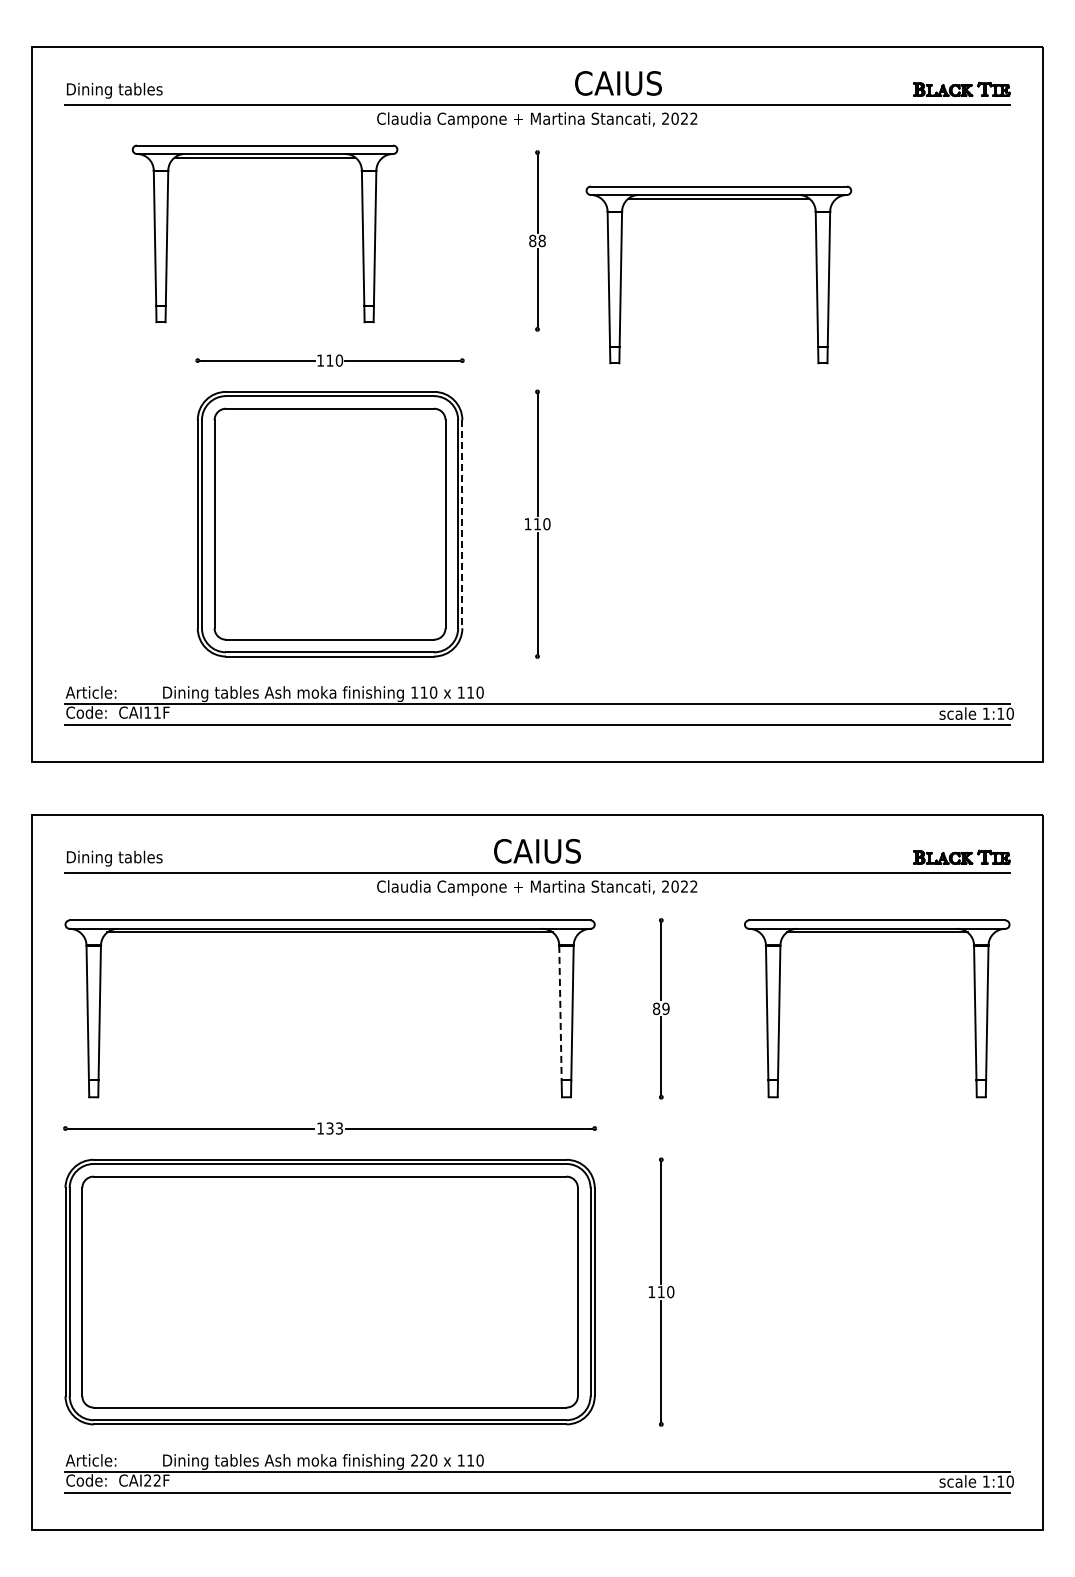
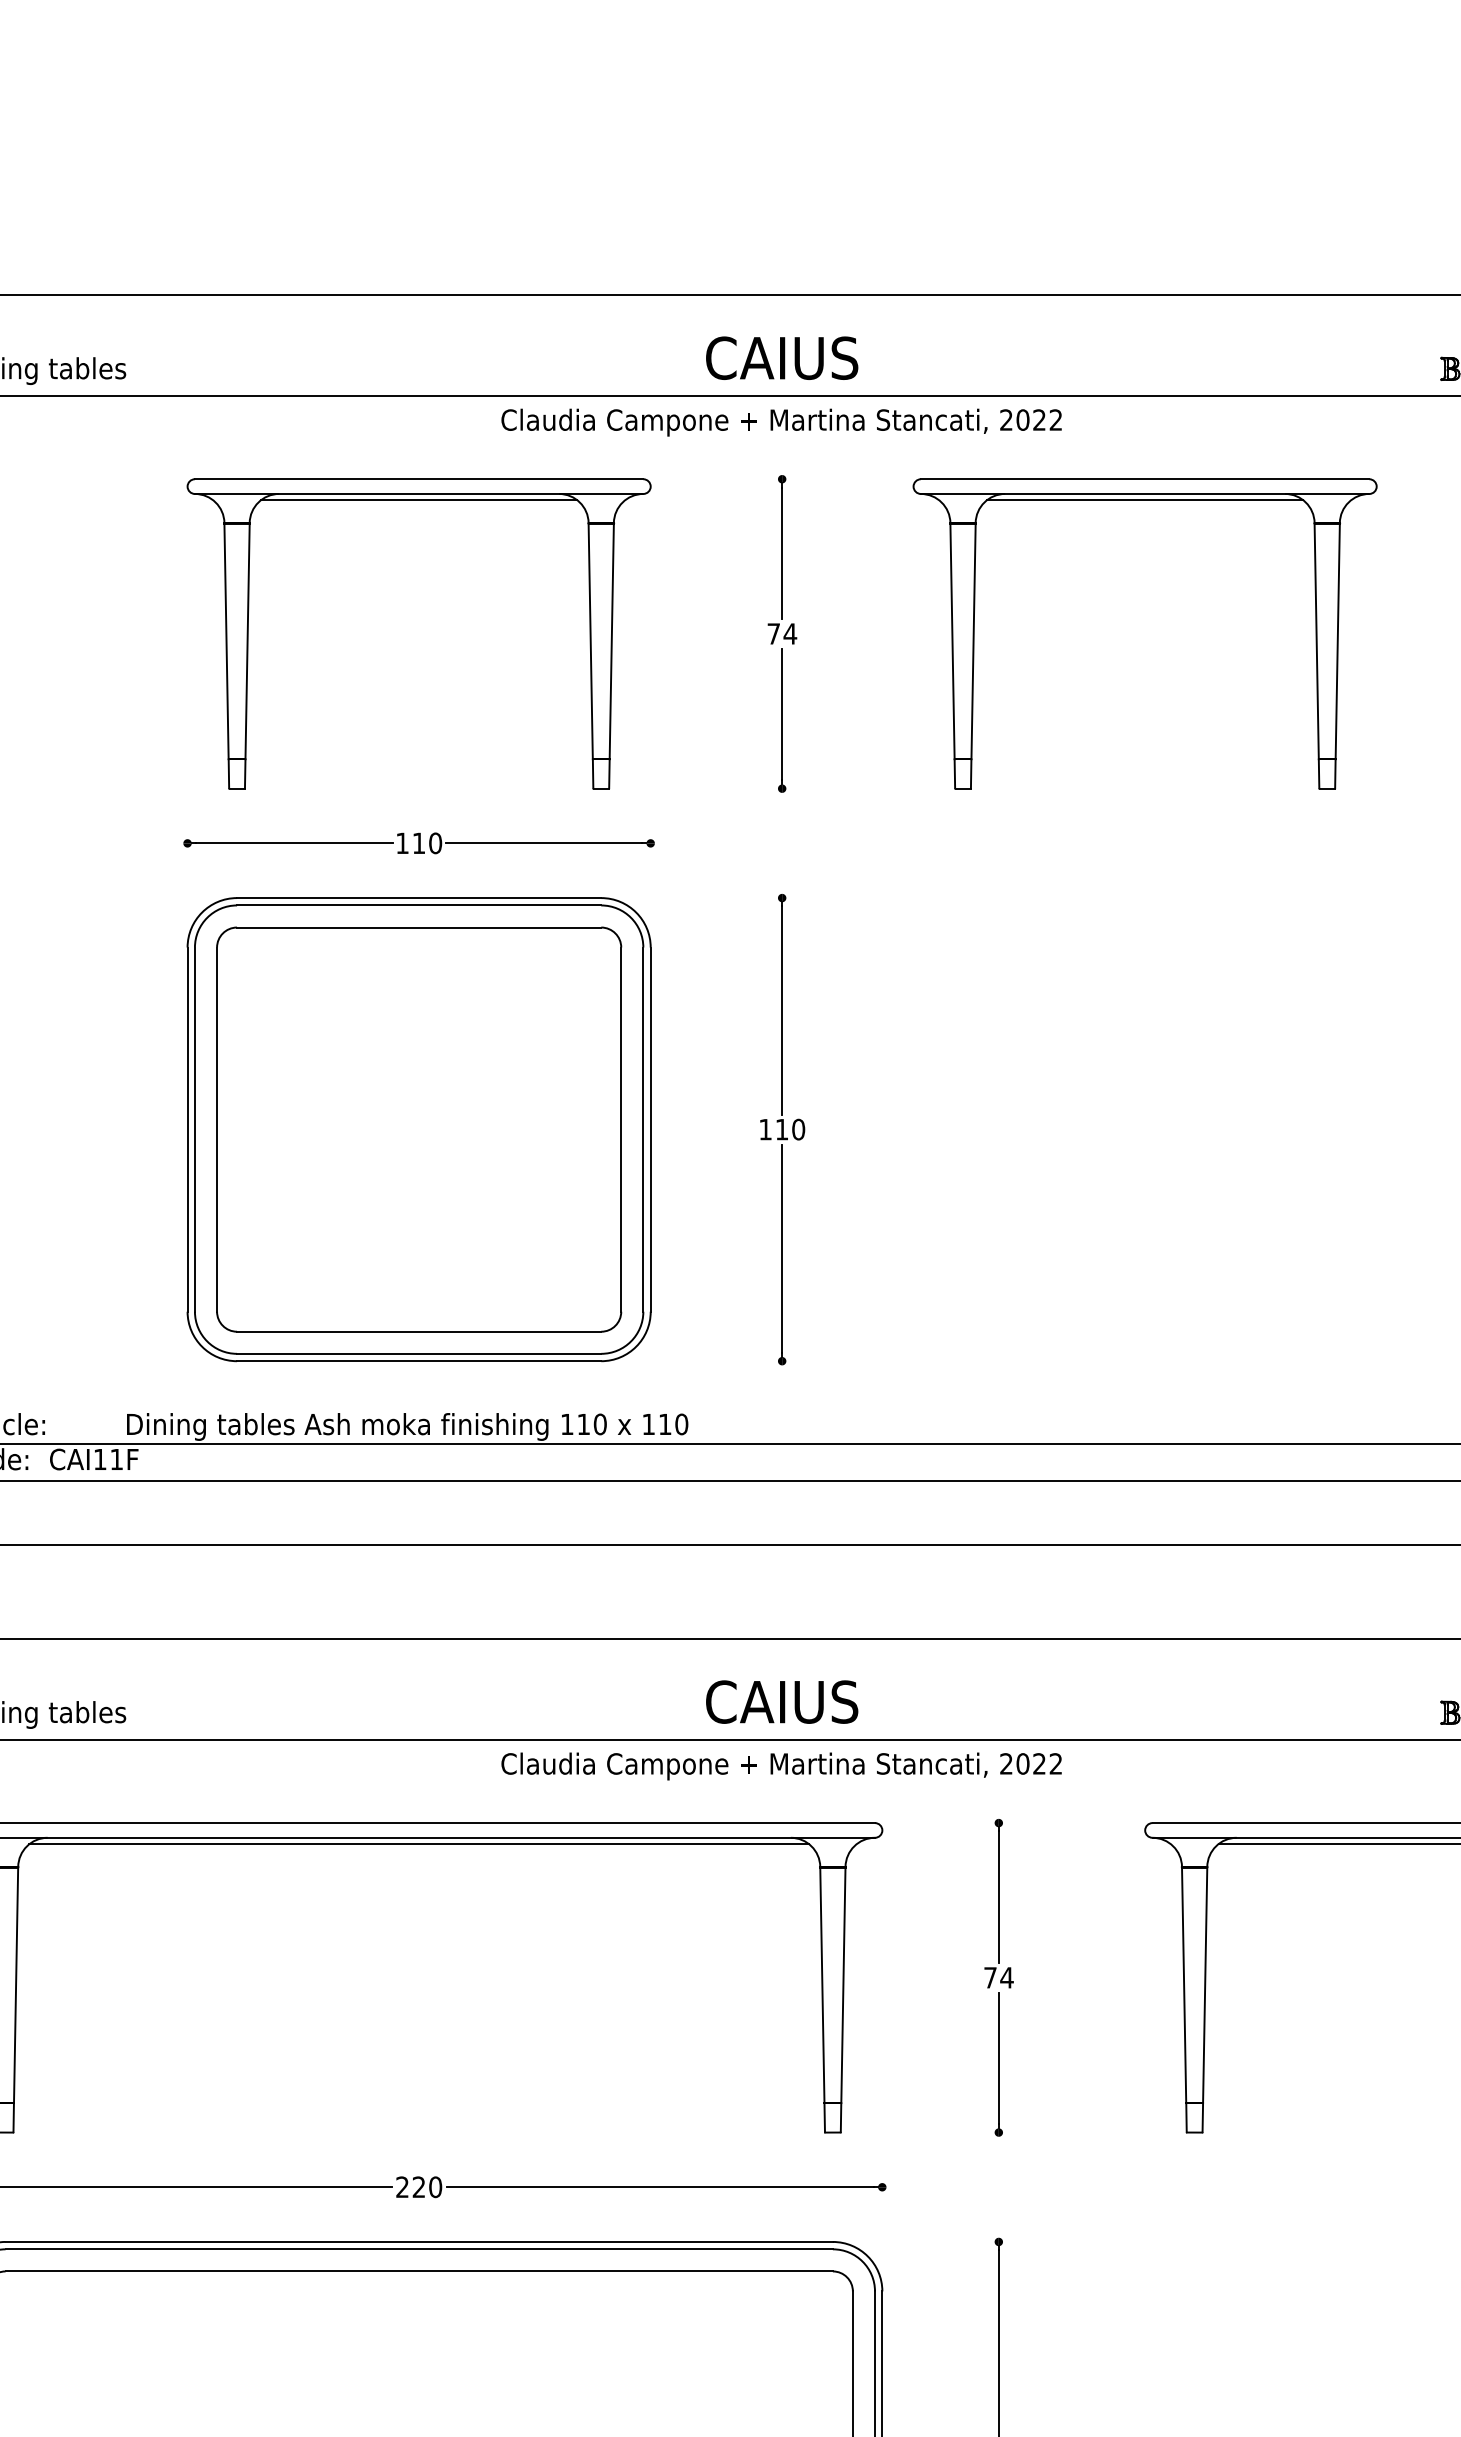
text: (618, 83) -> (782, 358), moved
part: (264, 158) -> (418, 501), moved
part: (718, 199) -> (1144, 501), moved
text: (537, 240) -> (782, 633), 88 -> 74
line: (462, 524) -> (650, 1130), dashed -> solid
text: (660, 1008) -> (997, 1977), 89 -> 74
line: (560, 1013) -> (822, 1985), dashed -> solid
text: (330, 1128) -> (419, 2187), 133 -> 220

